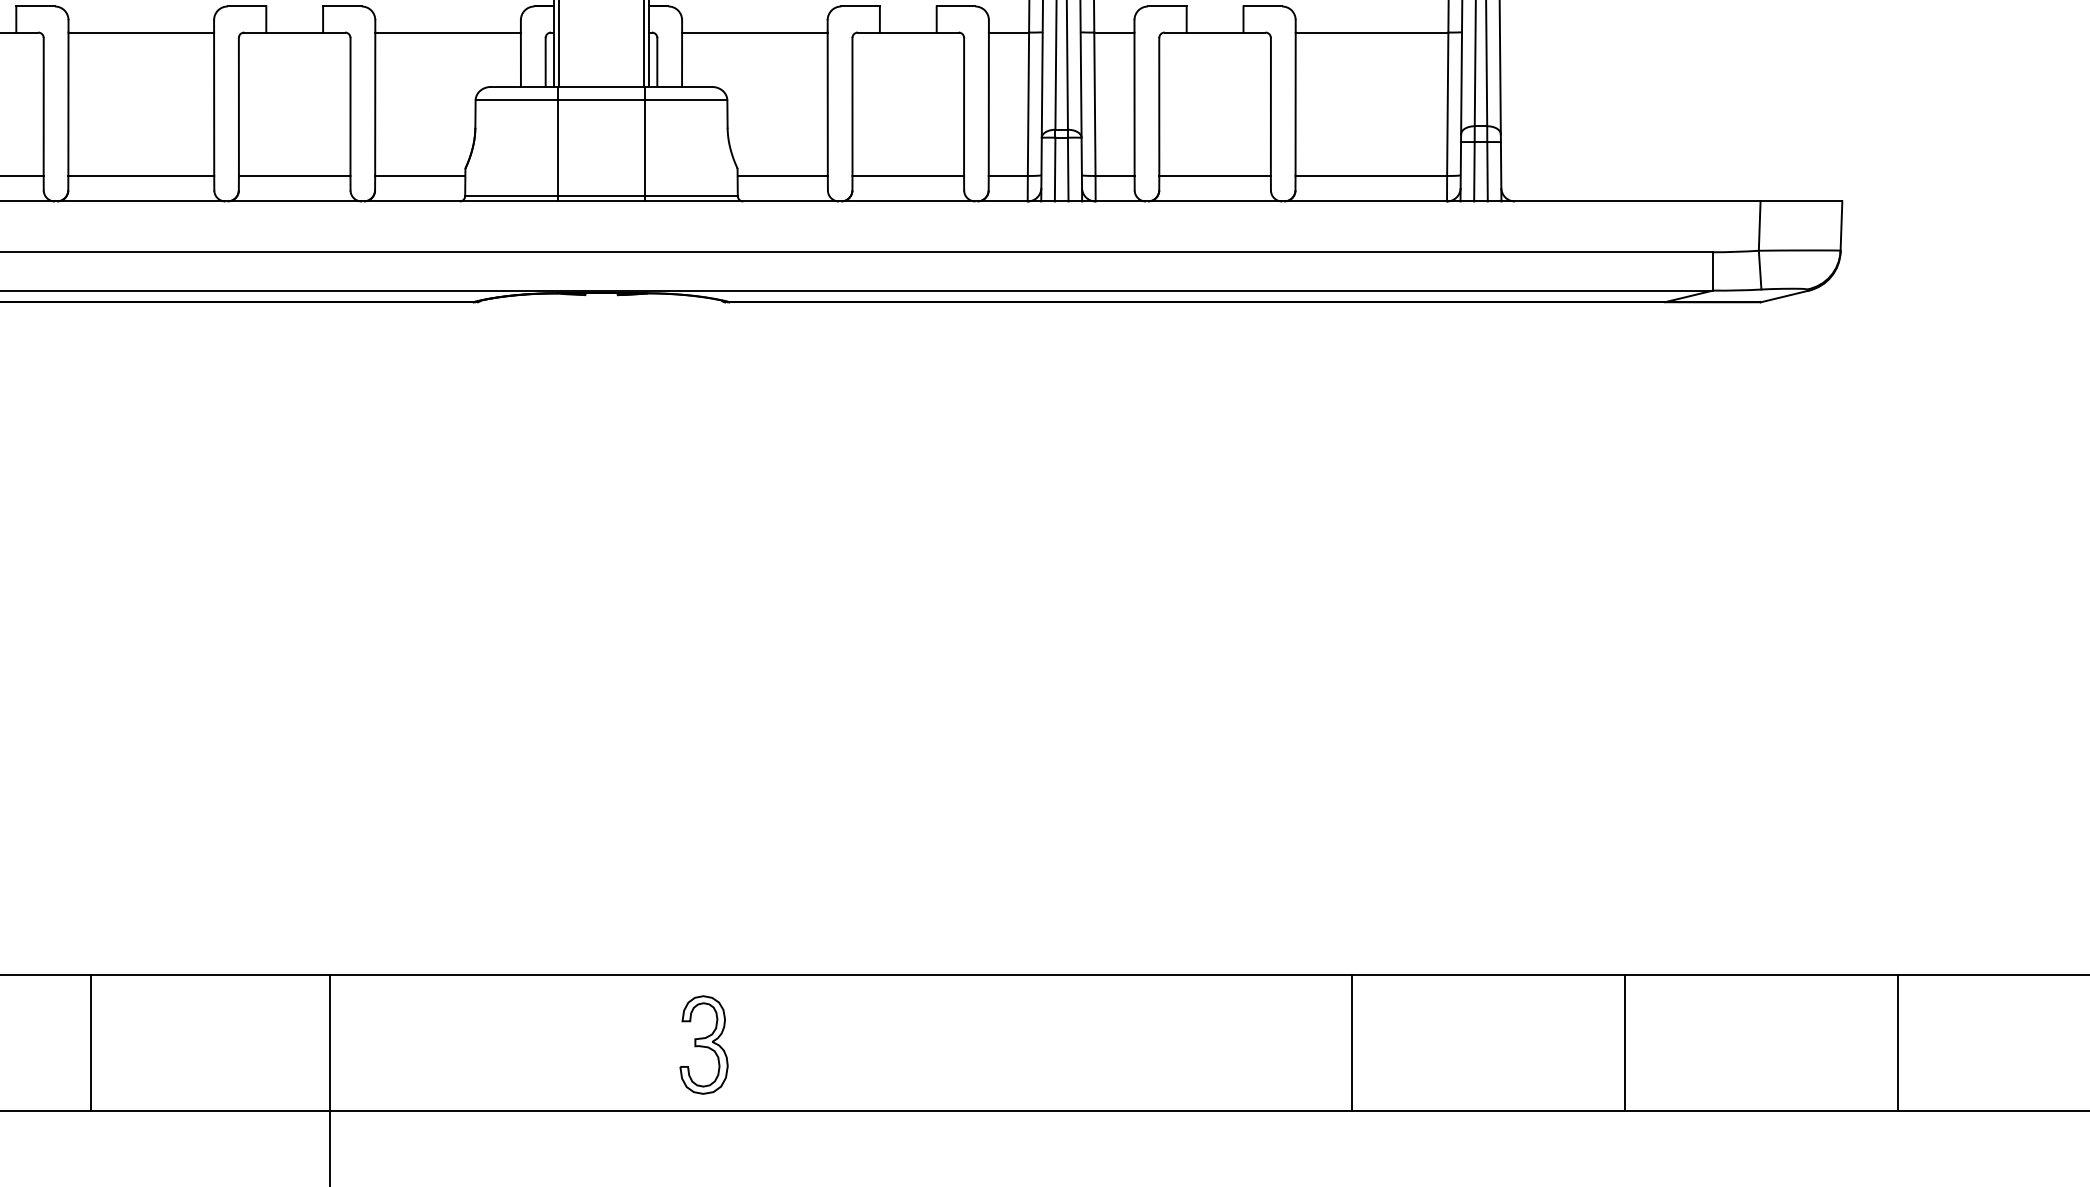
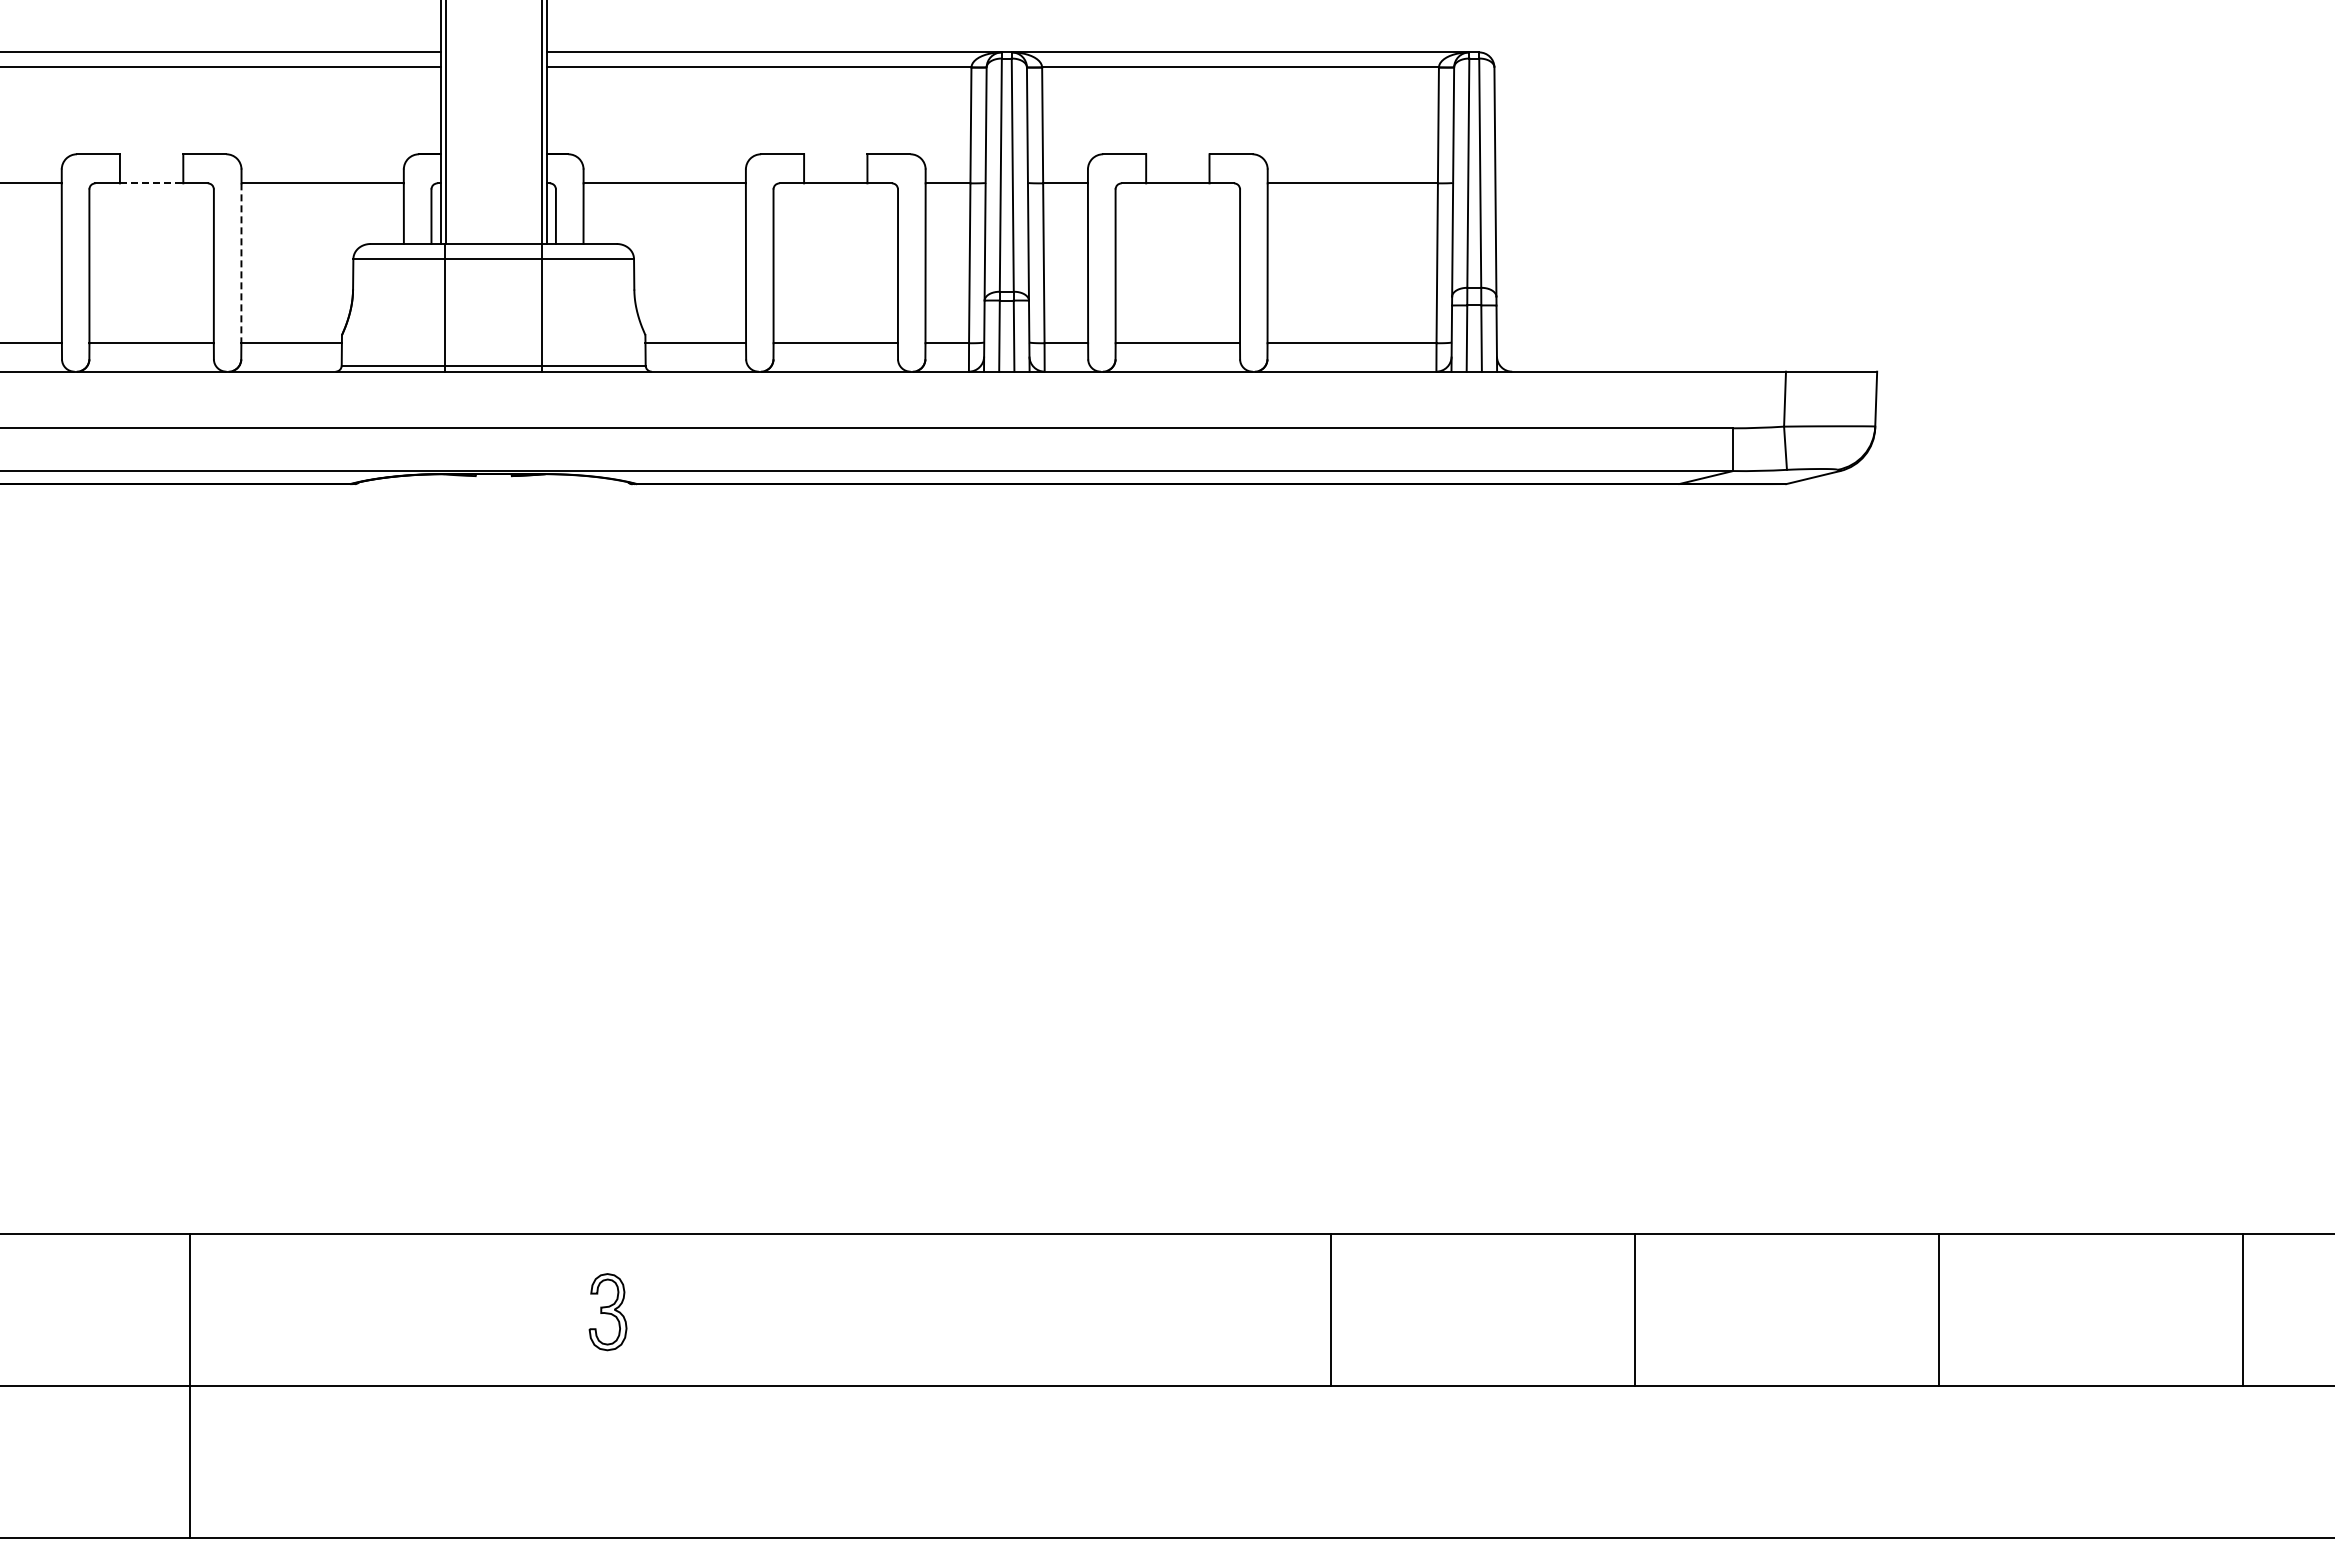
line: (294, 32) -> (151, 183), solid -> dashed
line: (375, 104) -> (241, 263), solid -> dashed
part: (703, 1044) -> (607, 1311), size x0.7

